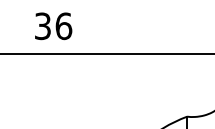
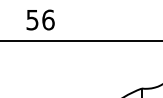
text: (42, 25) -> (32, 19), 36 -> 56

